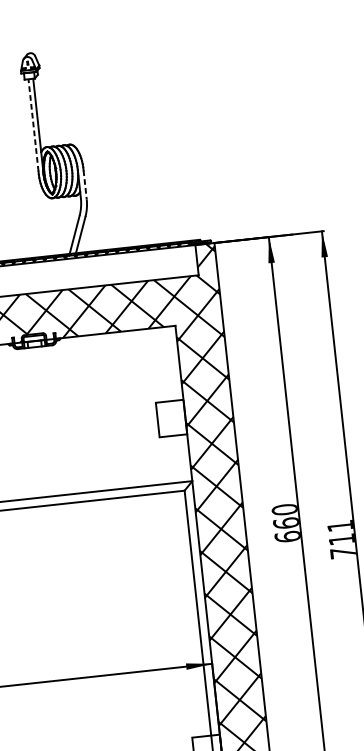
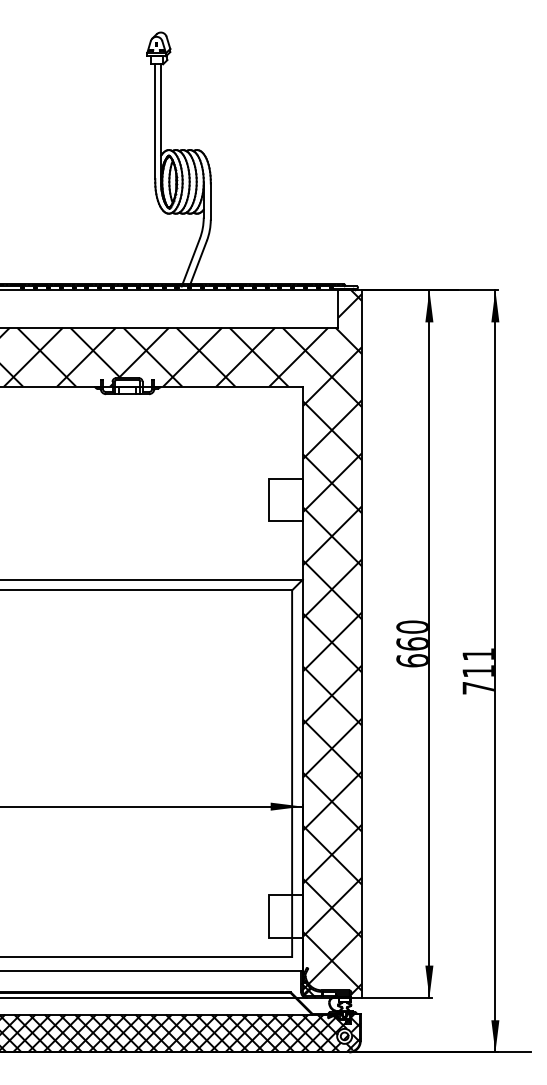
line: (33, 125) -> (155, 121), dashed -> solid
line: (85, 185) -> (210, 202), dashed -> solid

